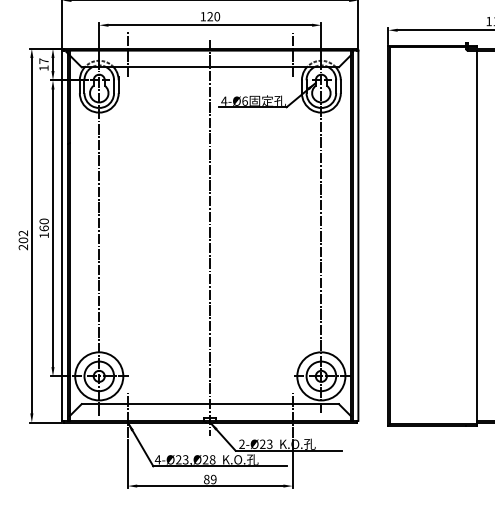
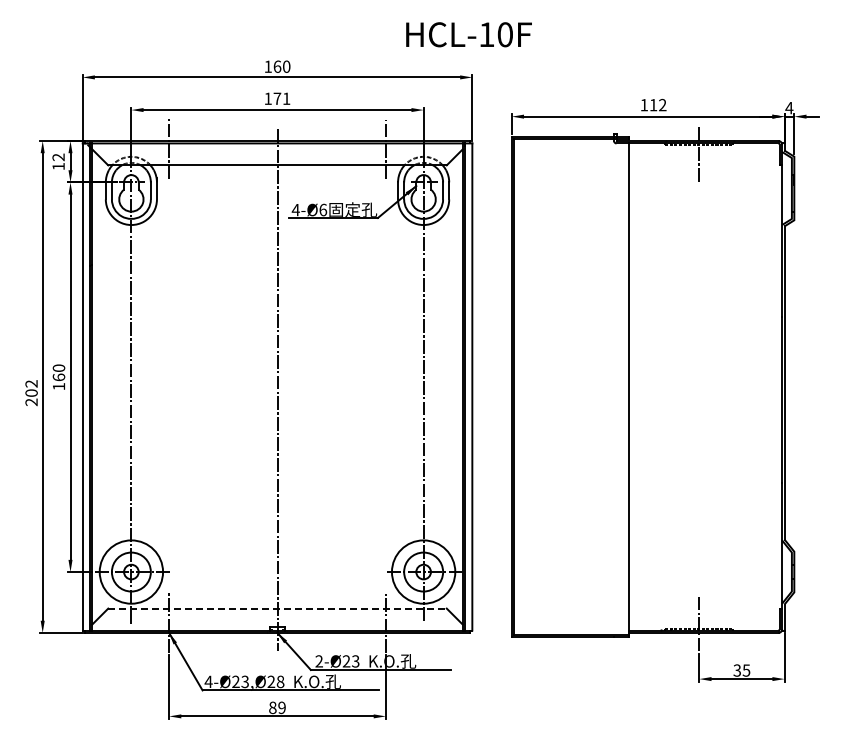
text: (213, 16) -> (281, 98), 120 -> 171
text: (43, 61) -> (58, 157), 17 -> 12
line: (211, 404) -> (278, 608), solid -> dashed

